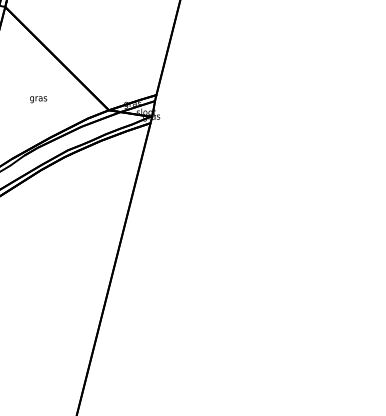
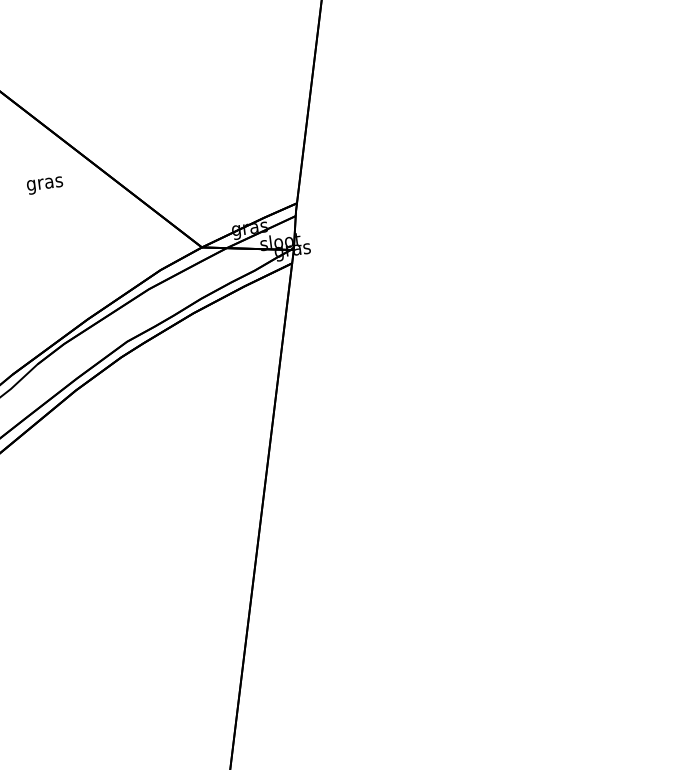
text: (38, 99) -> (44, 185), moved

